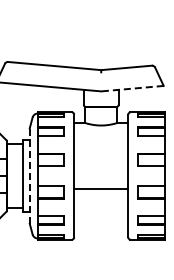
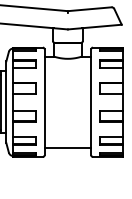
line: (131, 88) -> (93, 26), dashed -> solid
line: (29, 176) -> (6, 102), dashed -> solid
line: (101, 188) -> (68, 147), moved

